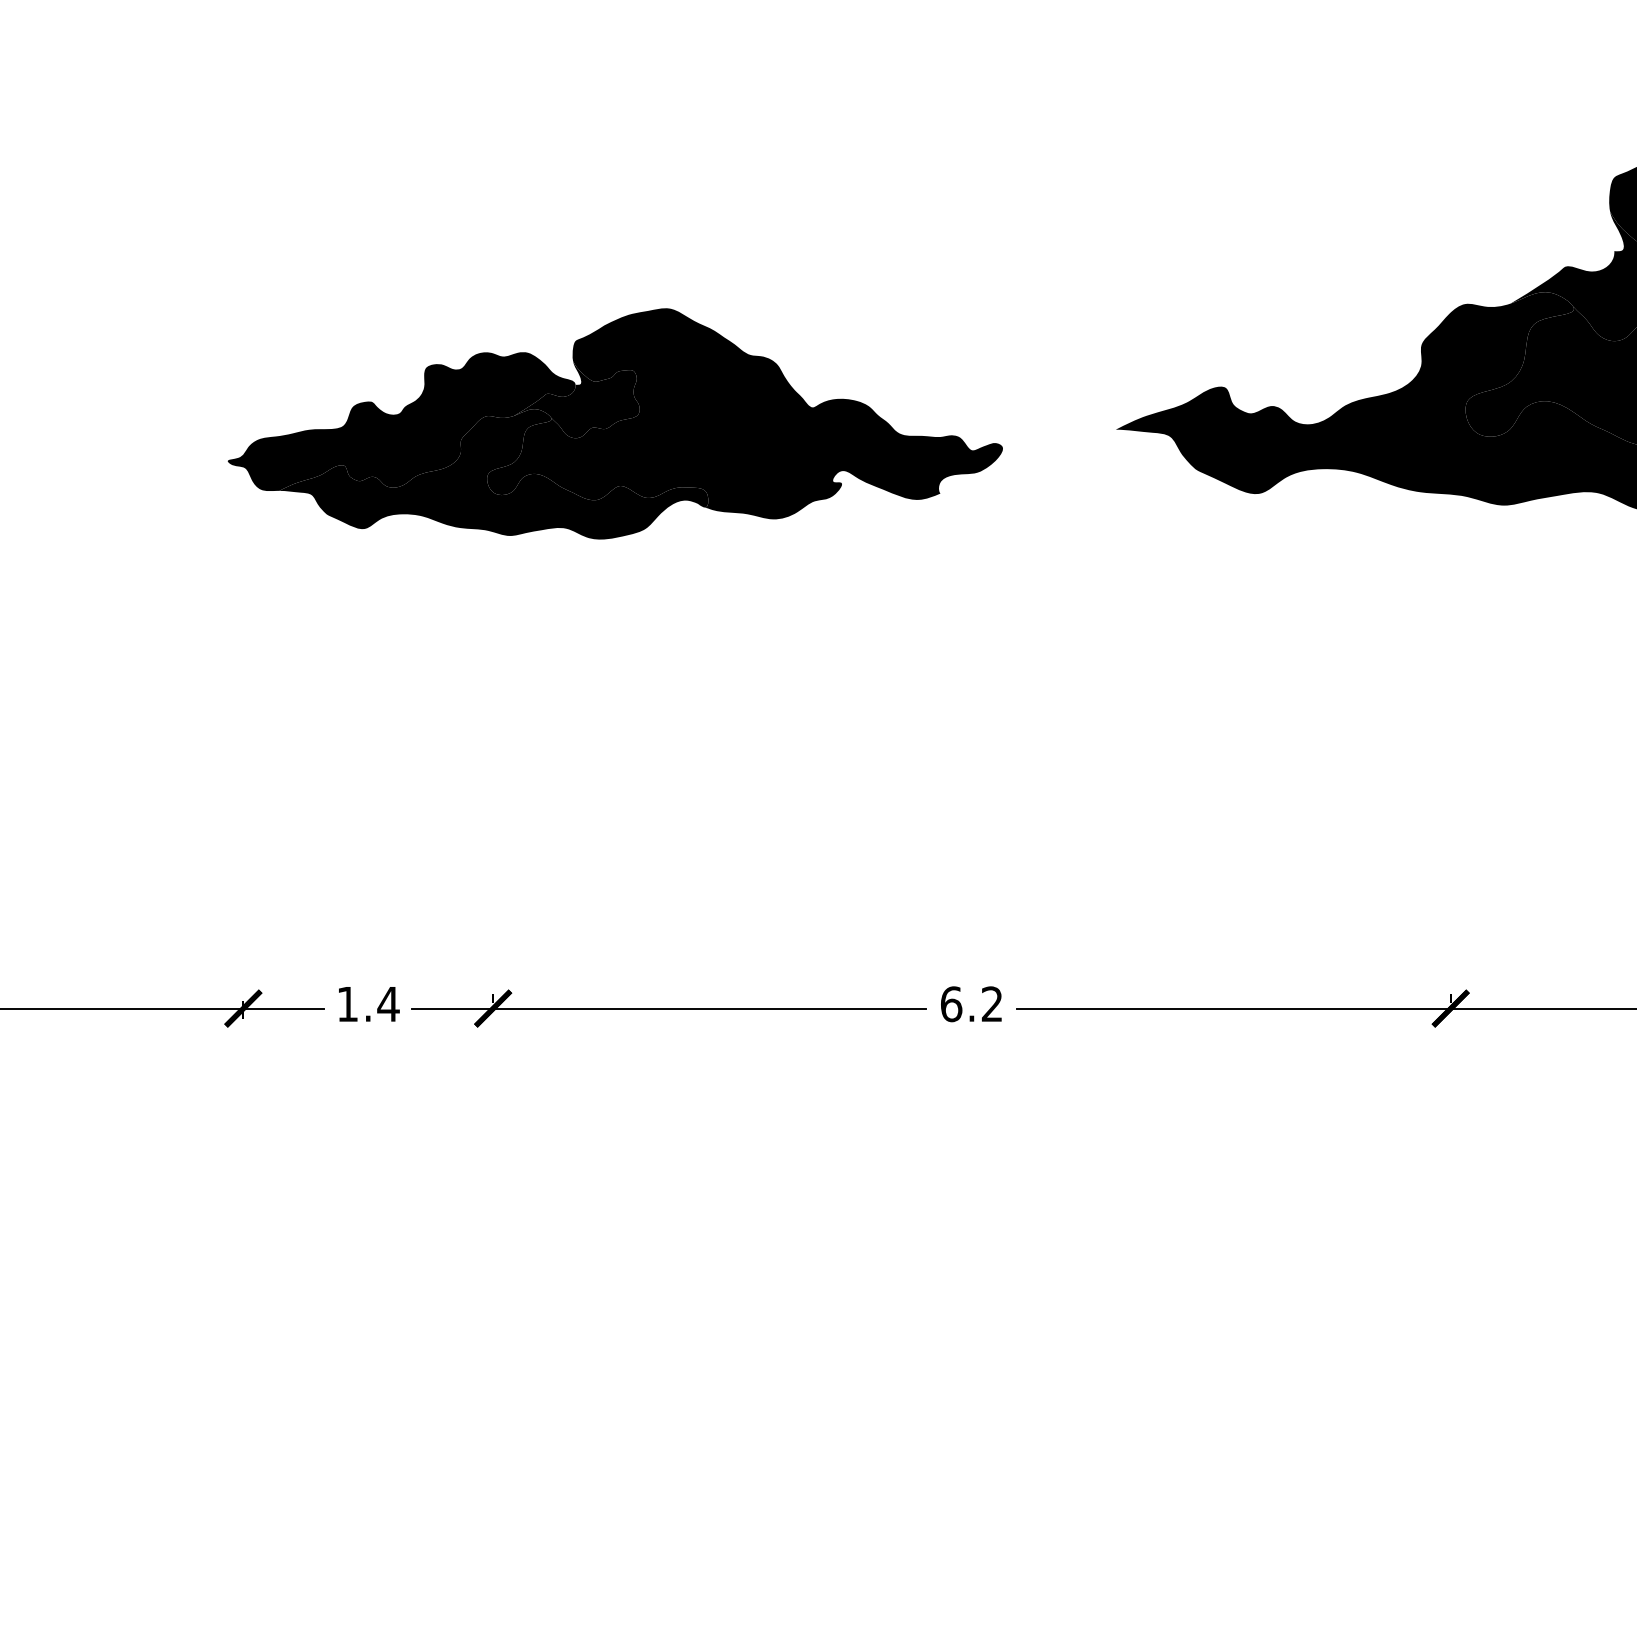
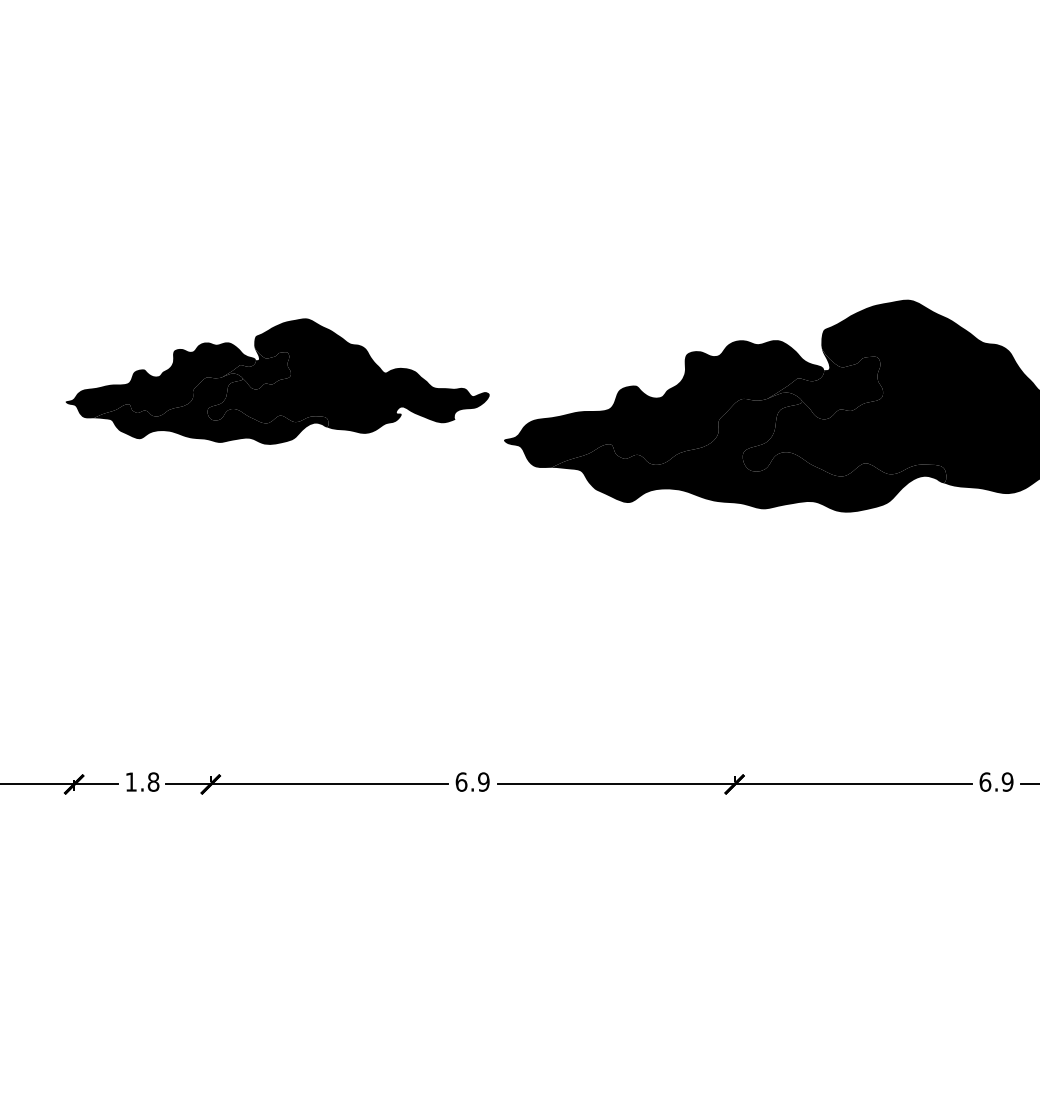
fill: (1322, 314) -> (664, 404), added
part: (615, 423) -> (277, 381), moved
text: (388, 1003) -> (153, 781), 1.4 -> 1.8
text: (991, 1003) -> (483, 781), 6.2 -> 6.9

